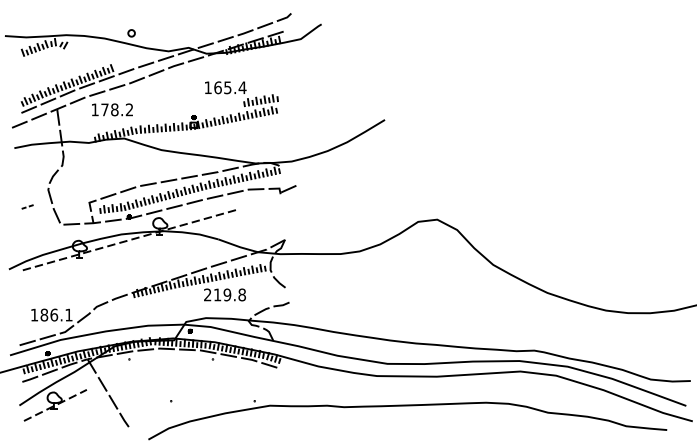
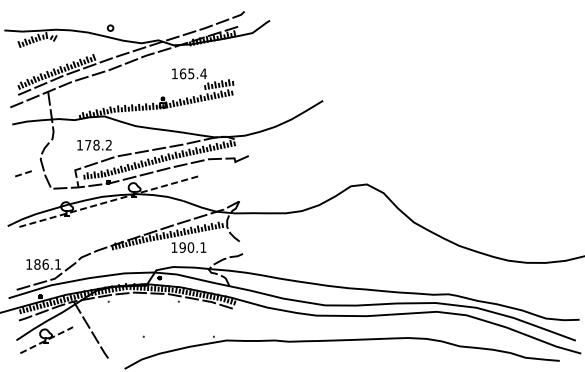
text: (112, 109) -> (94, 144), moved
part: (27, 206) -> (23, 173), size x1.67
text: (224, 294) -> (188, 247), 219.8 -> 190.1

